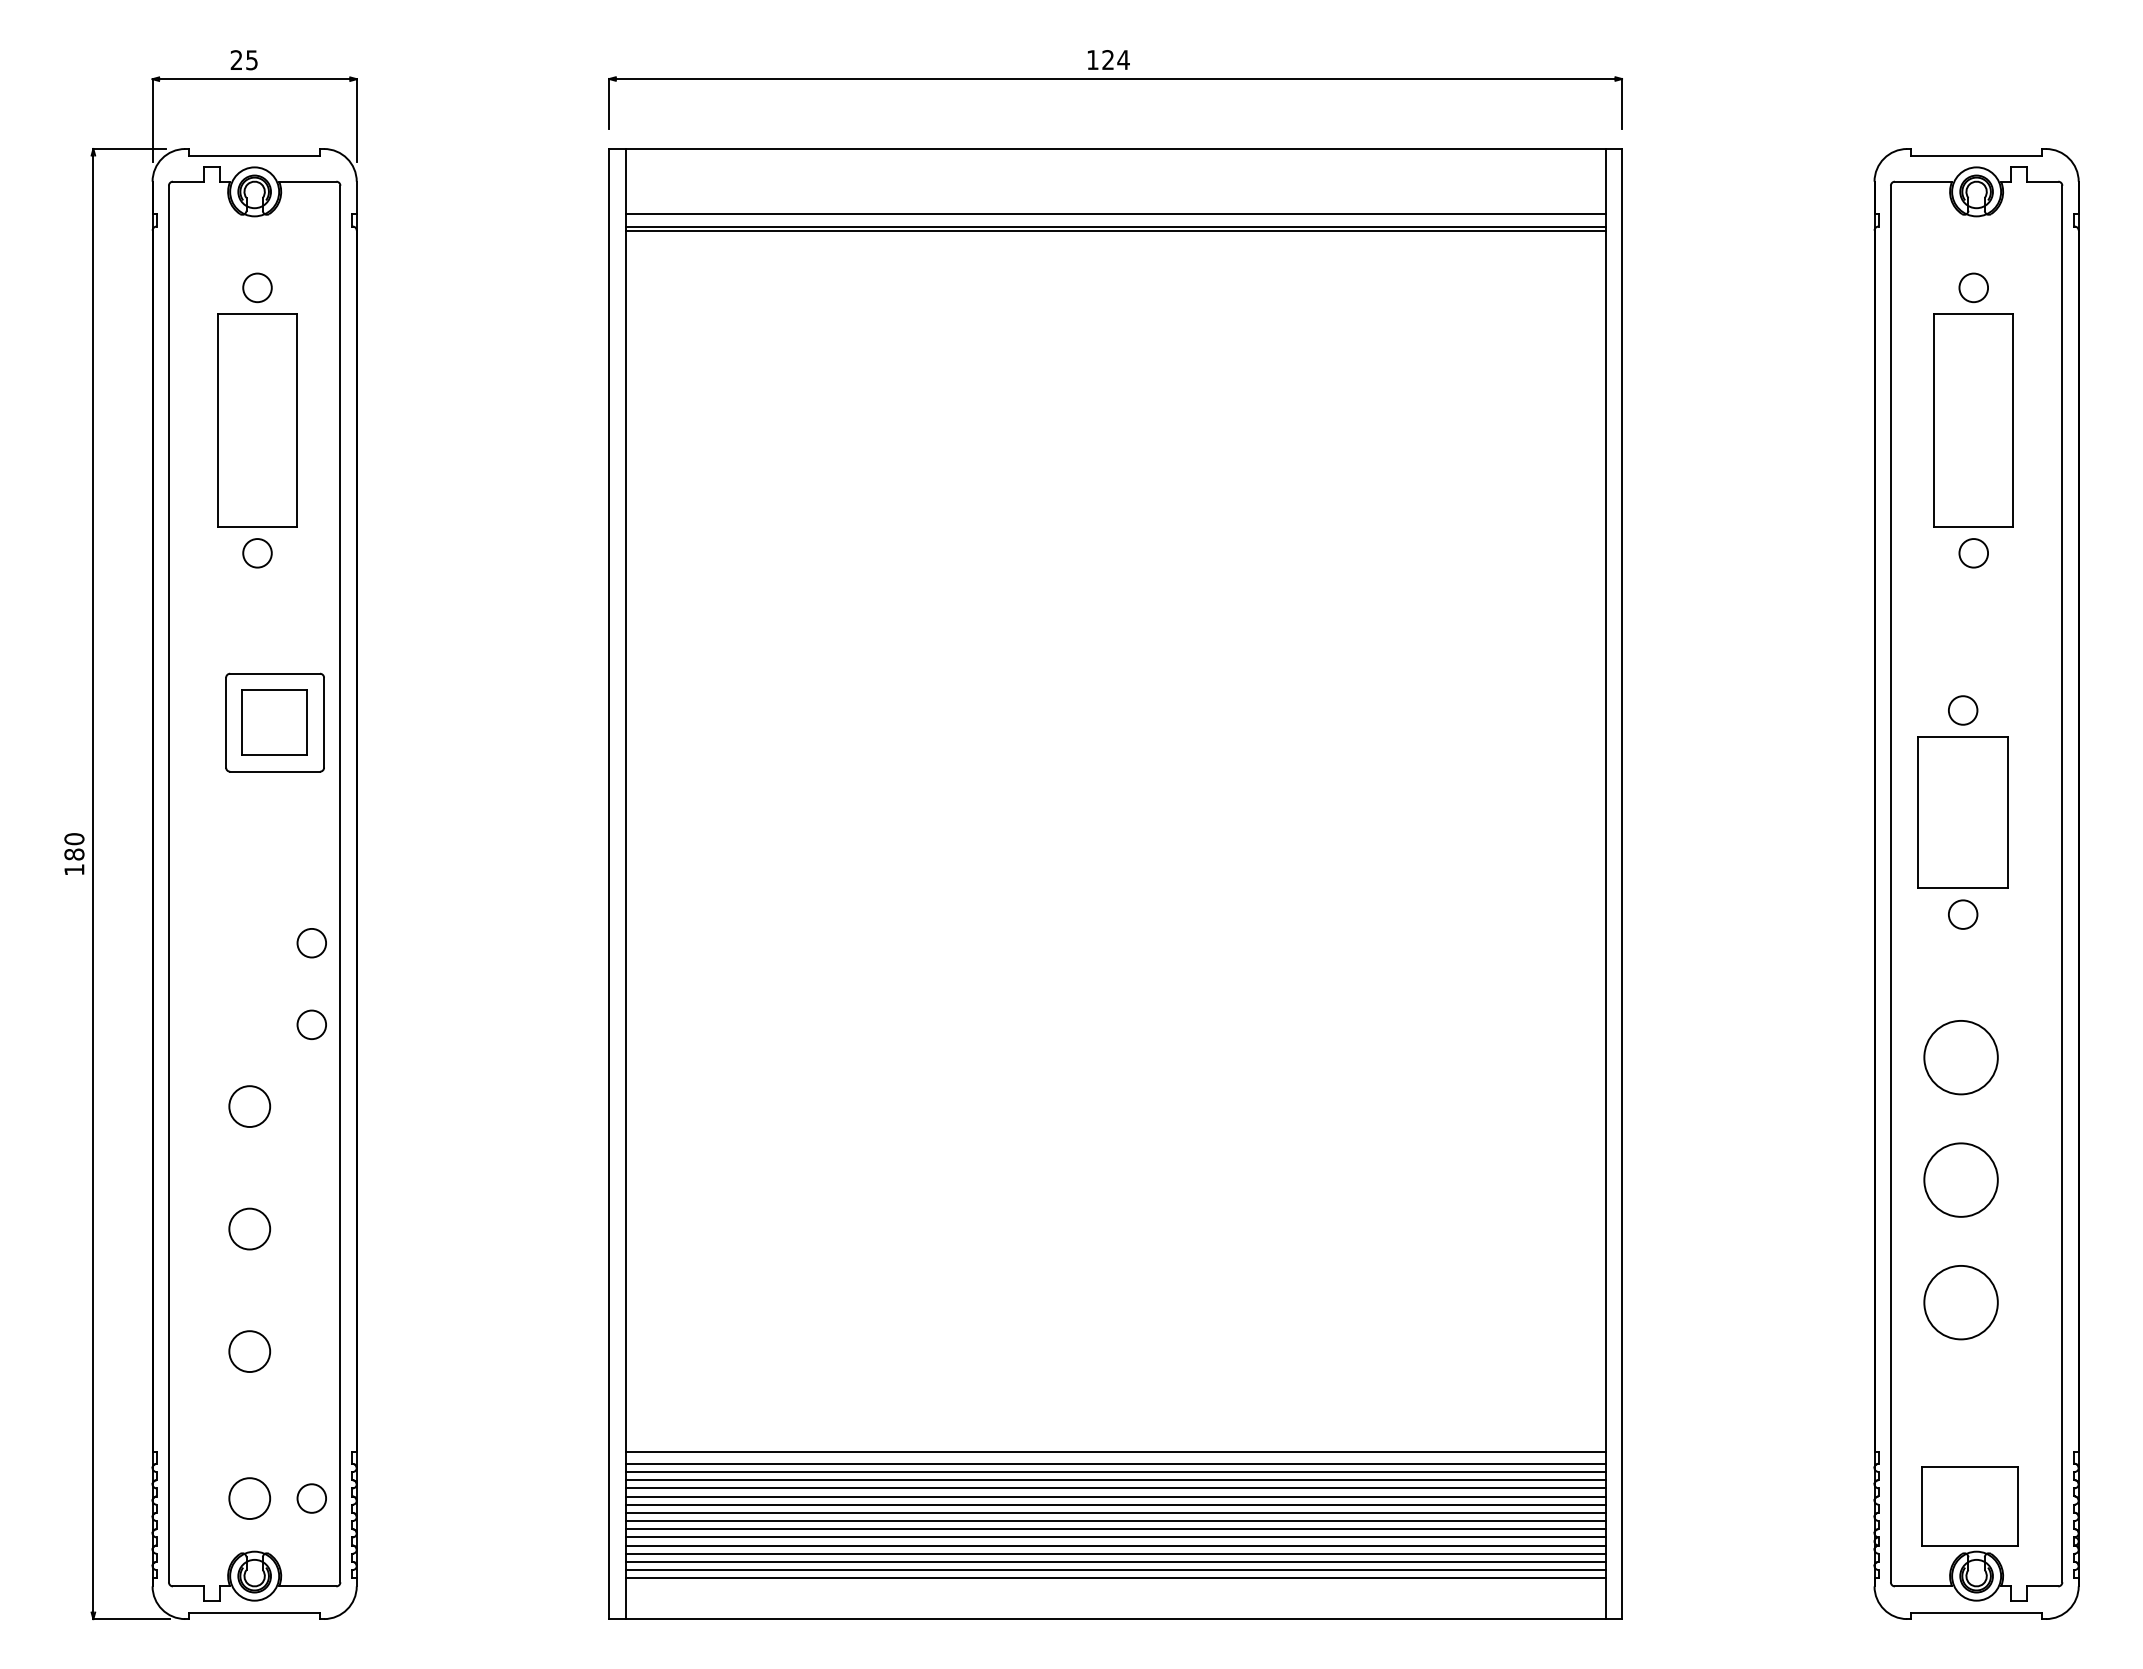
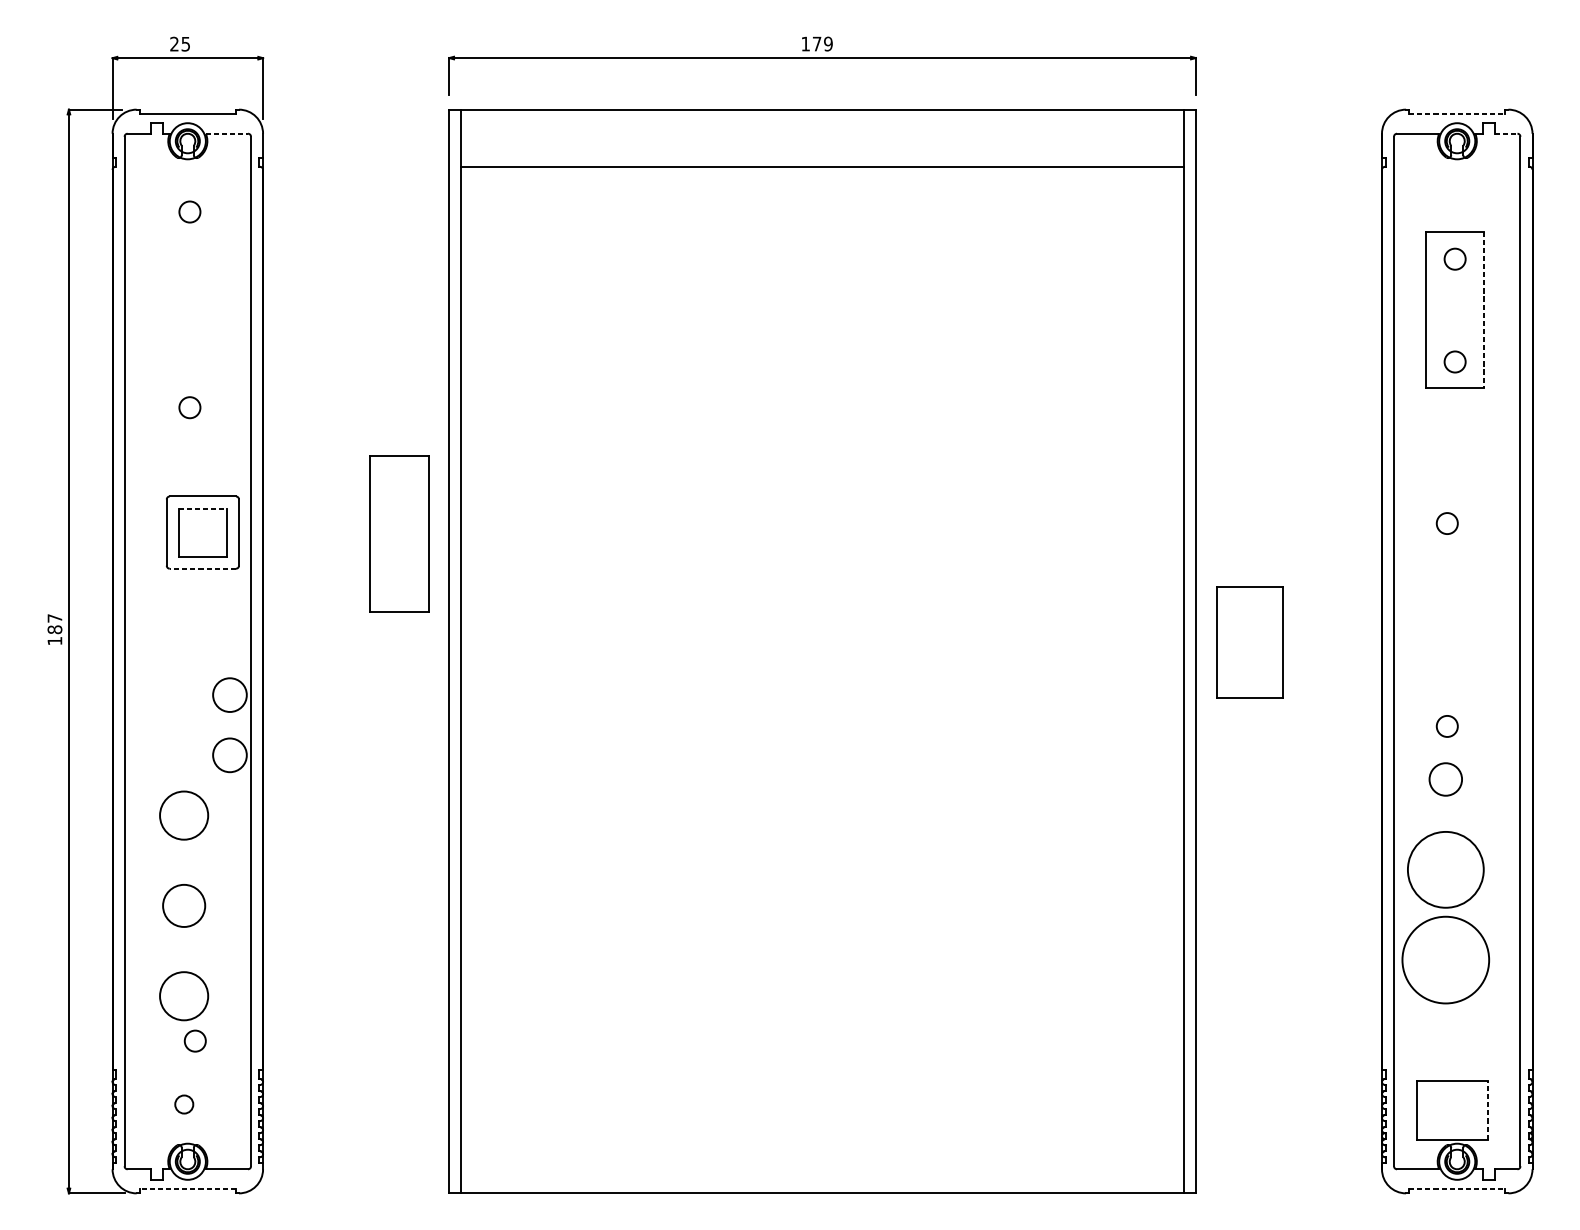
text: (1115, 60) -> (822, 44), 124 -> 179
line: (1977, 155) -> (1457, 114), solid -> dashed
line: (307, 181) -> (226, 133), solid -> dashed
line: (2042, 181) -> (1505, 133), solid -> dashed
line: (1115, 214) -> (822, 157), removed
line: (1115, 230) -> (822, 169), removed
circle: (1973, 287) -> (1454, 258), moved
part: (257, 420) -> (399, 533), moved
line: (2013, 421) -> (1484, 310), solid -> dashed
circle: (1973, 553) -> (1454, 362), moved
line: (274, 690) -> (202, 508), solid -> dashed
line: (275, 771) -> (203, 568), solid -> dashed
part: (1962, 812) -> (1249, 642), moved
text: (74, 839) -> (55, 618), 180 -> 187
circle: (1963, 914) -> (1447, 726), moved
circle: (311, 942) -> (229, 694), size x1.6
circle: (311, 1024) -> (229, 755), size x1.6
circle: (1960, 1057) -> (1445, 779), size x0.6
circle: (249, 1106) -> (184, 815), size x1.6
circle: (1960, 1179) -> (1445, 869), size x1.4
circle: (249, 1228) -> (184, 905), size x1.4
circle: (1960, 1302) -> (1445, 960), size x1.6
circle: (249, 1351) -> (184, 996), size x1.6
line: (1115, 1451) -> (822, 1069), removed
line: (1115, 1463) -> (822, 1078), removed
line: (1115, 1472) -> (822, 1085), removed
line: (1115, 1480) -> (822, 1091), removed
line: (1115, 1488) -> (822, 1097), removed
line: (1115, 1496) -> (822, 1103), removed
circle: (249, 1498) -> (184, 1104), size x0.6
circle: (311, 1498) -> (195, 1041), moved
line: (1115, 1504) -> (822, 1108), removed
line: (2018, 1506) -> (1488, 1110), solid -> dashed
line: (1115, 1512) -> (822, 1114), removed
line: (1115, 1521) -> (822, 1121), removed
line: (1115, 1529) -> (822, 1127), removed
line: (1115, 1537) -> (822, 1133), removed
line: (1115, 1545) -> (822, 1139), removed
line: (1115, 1553) -> (822, 1145), removed
line: (1115, 1561) -> (822, 1150), removed
line: (1115, 1570) -> (822, 1157), removed
line: (1115, 1578) -> (822, 1163), removed
line: (254, 1612) -> (187, 1188), solid -> dashed
line: (1977, 1612) -> (1457, 1188), solid -> dashed

